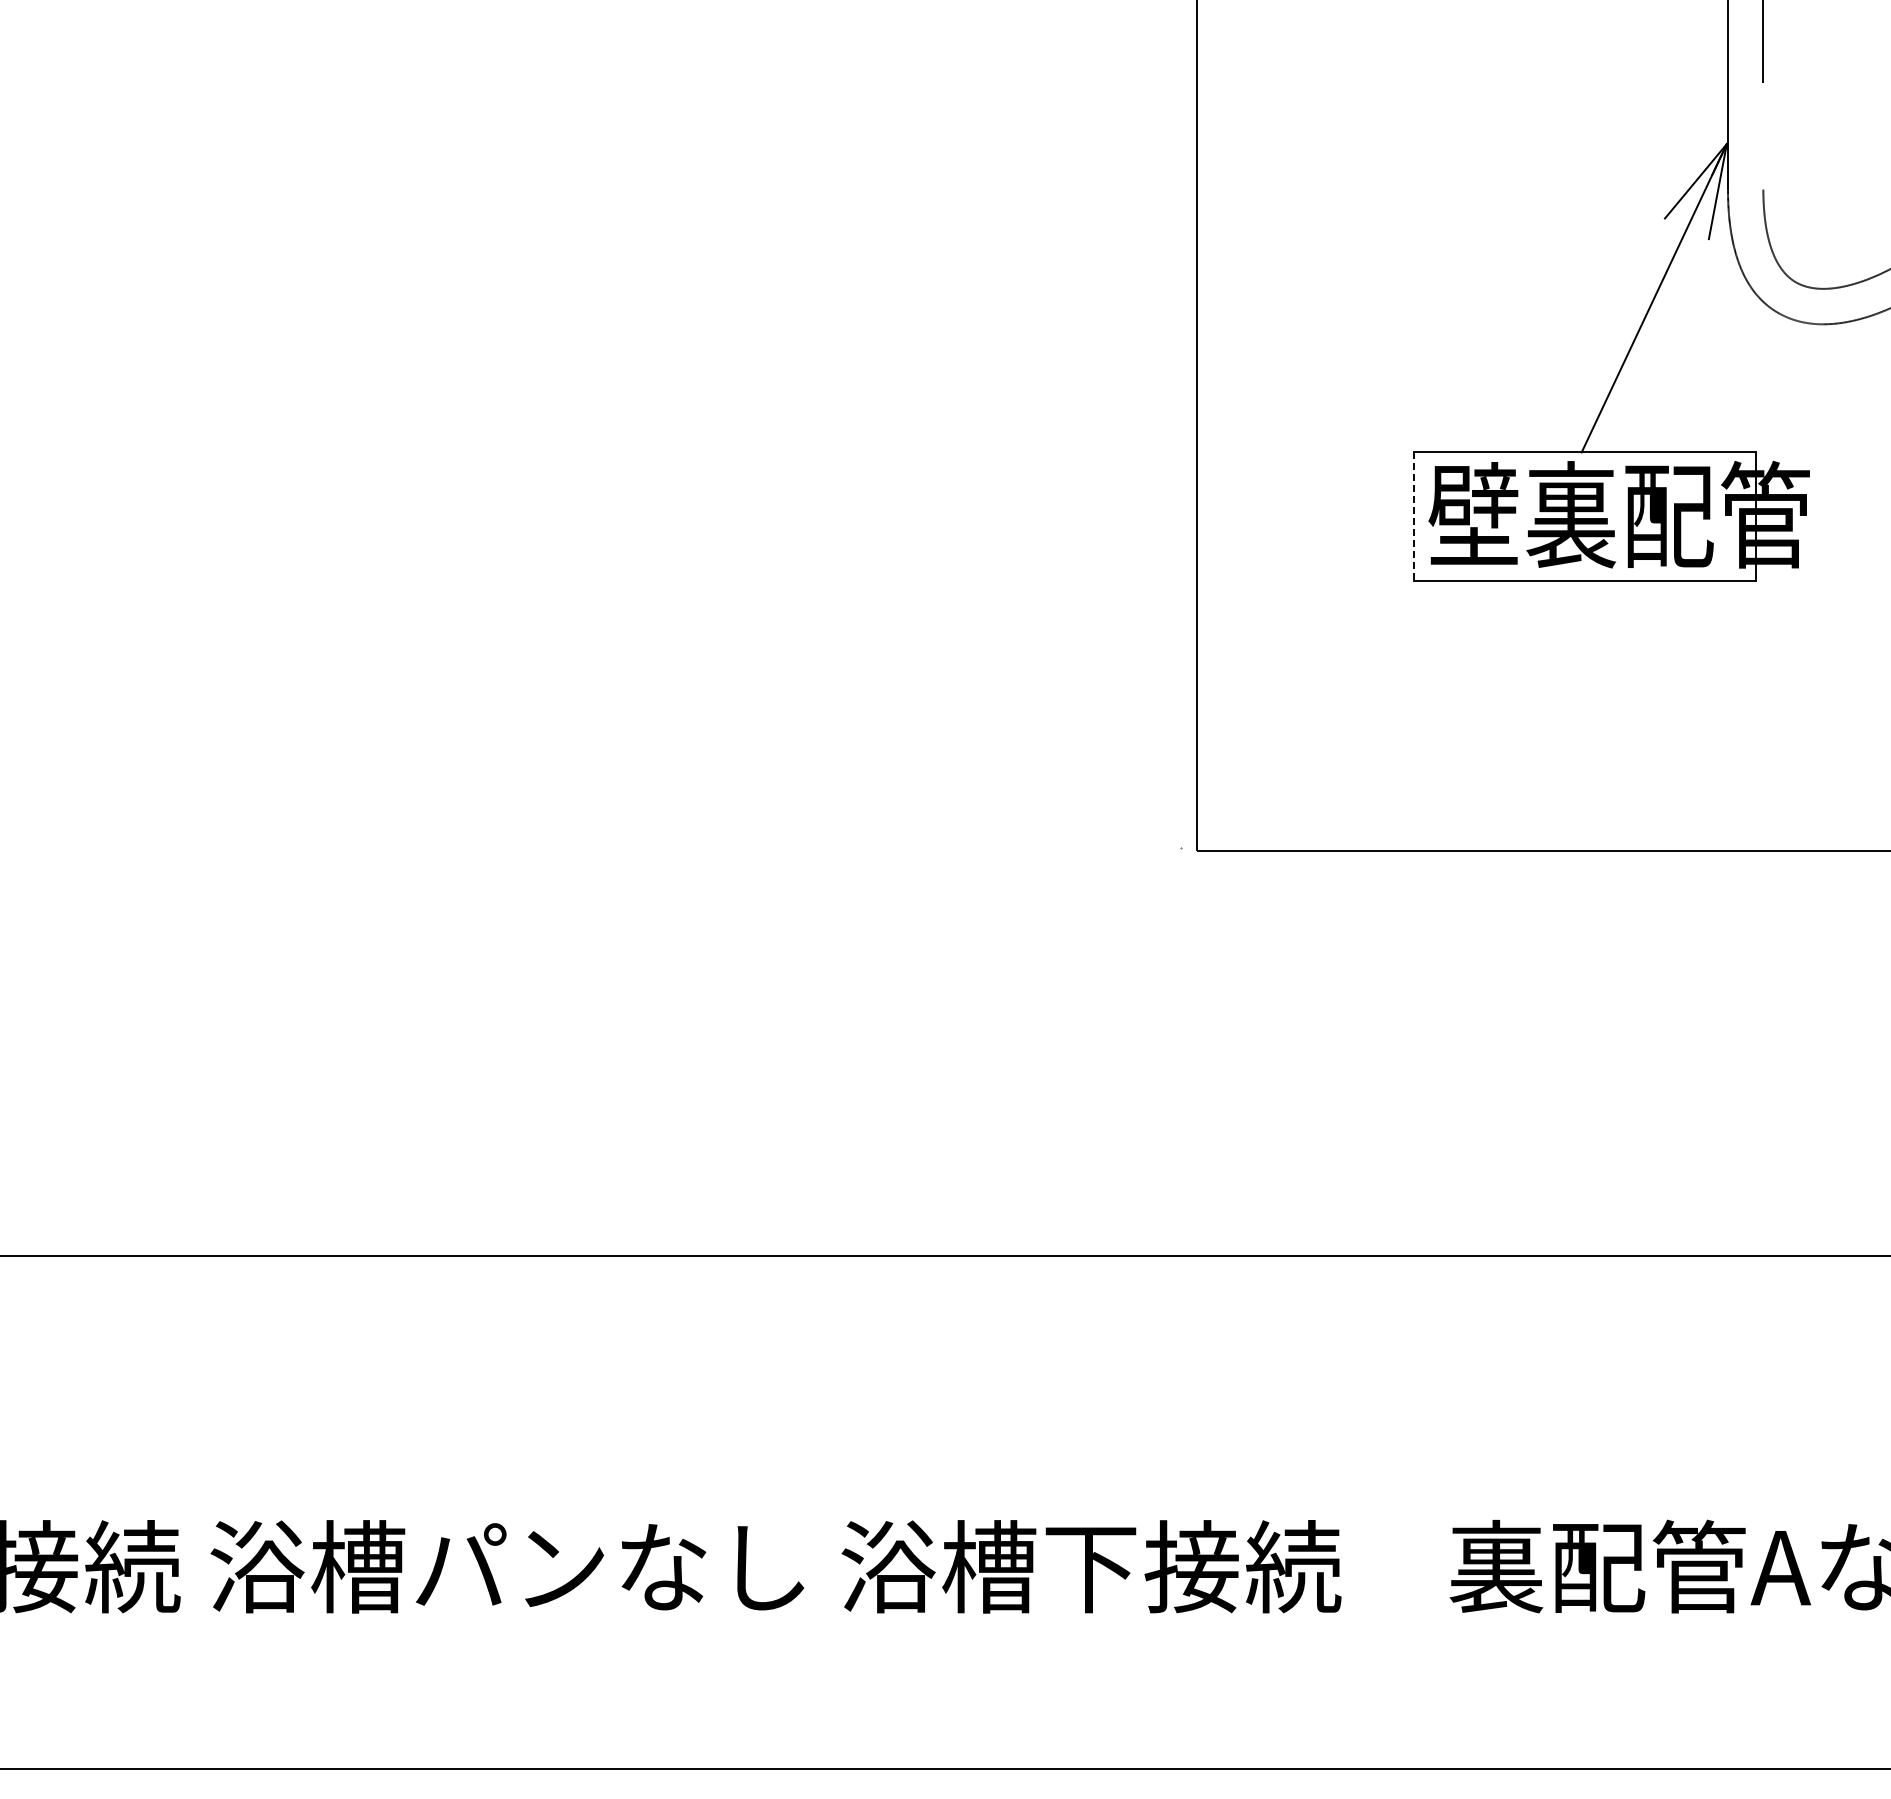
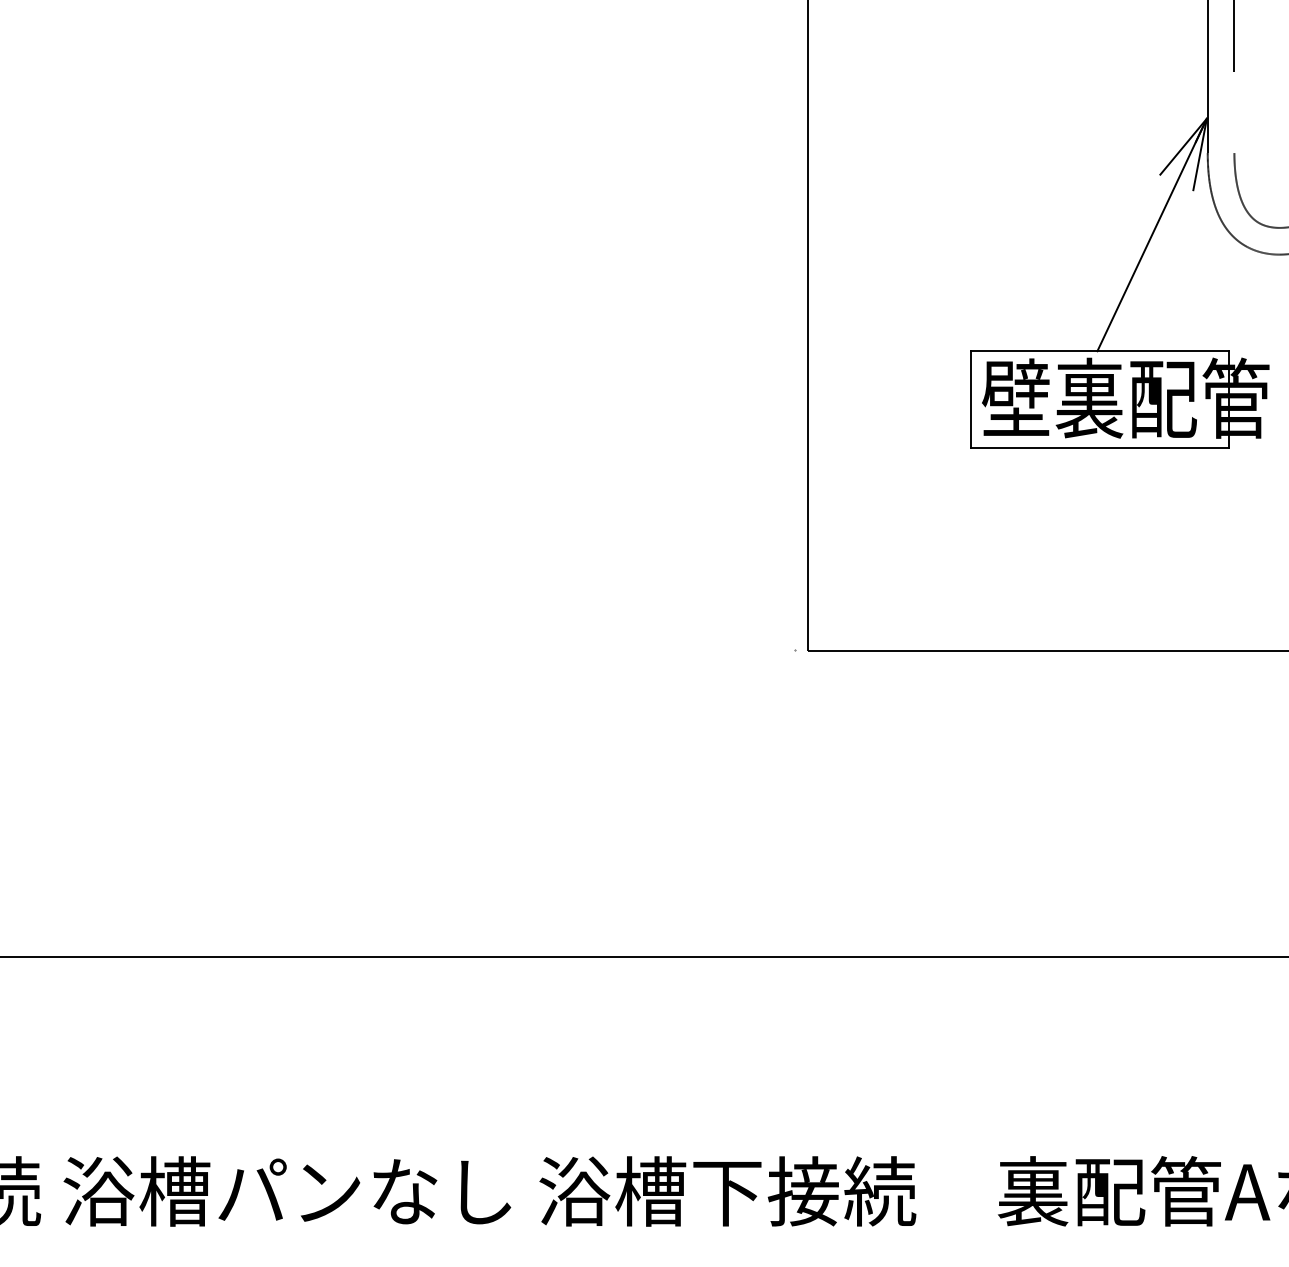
line: (1413, 517) -> (970, 400), dashed -> solid

